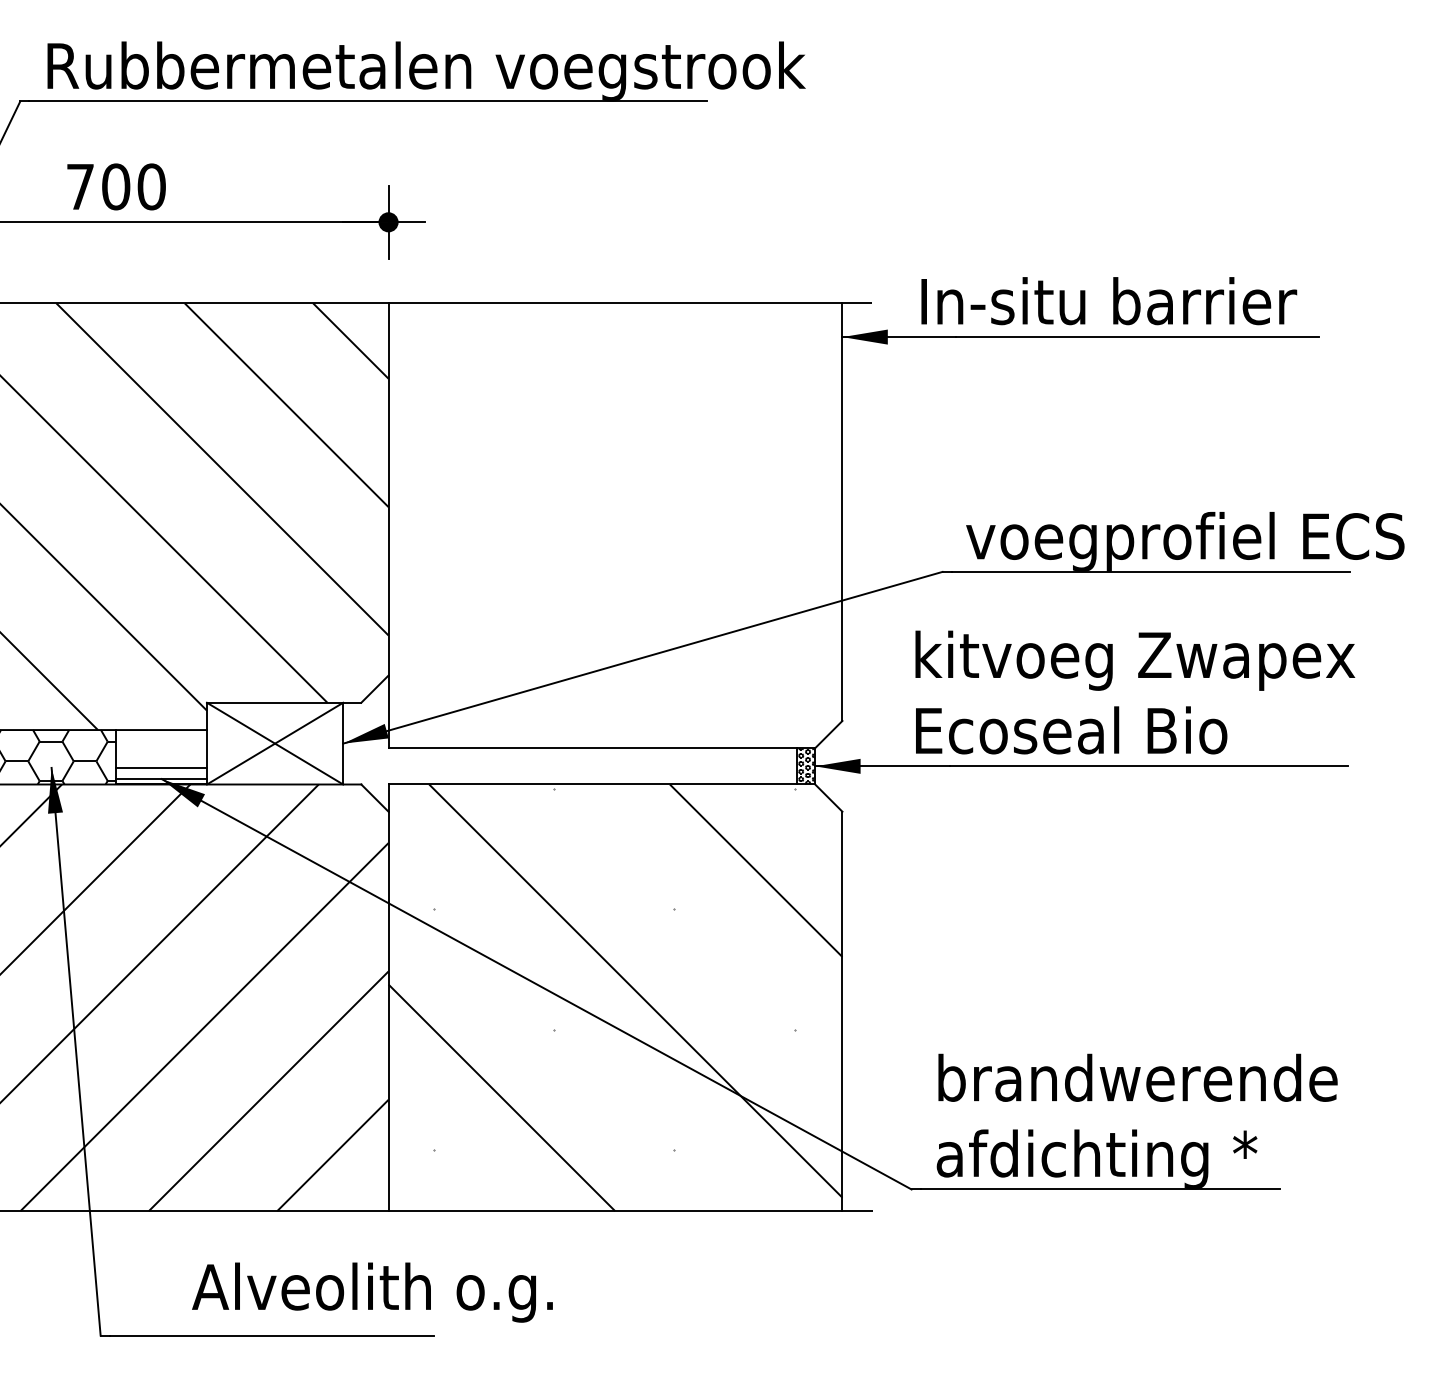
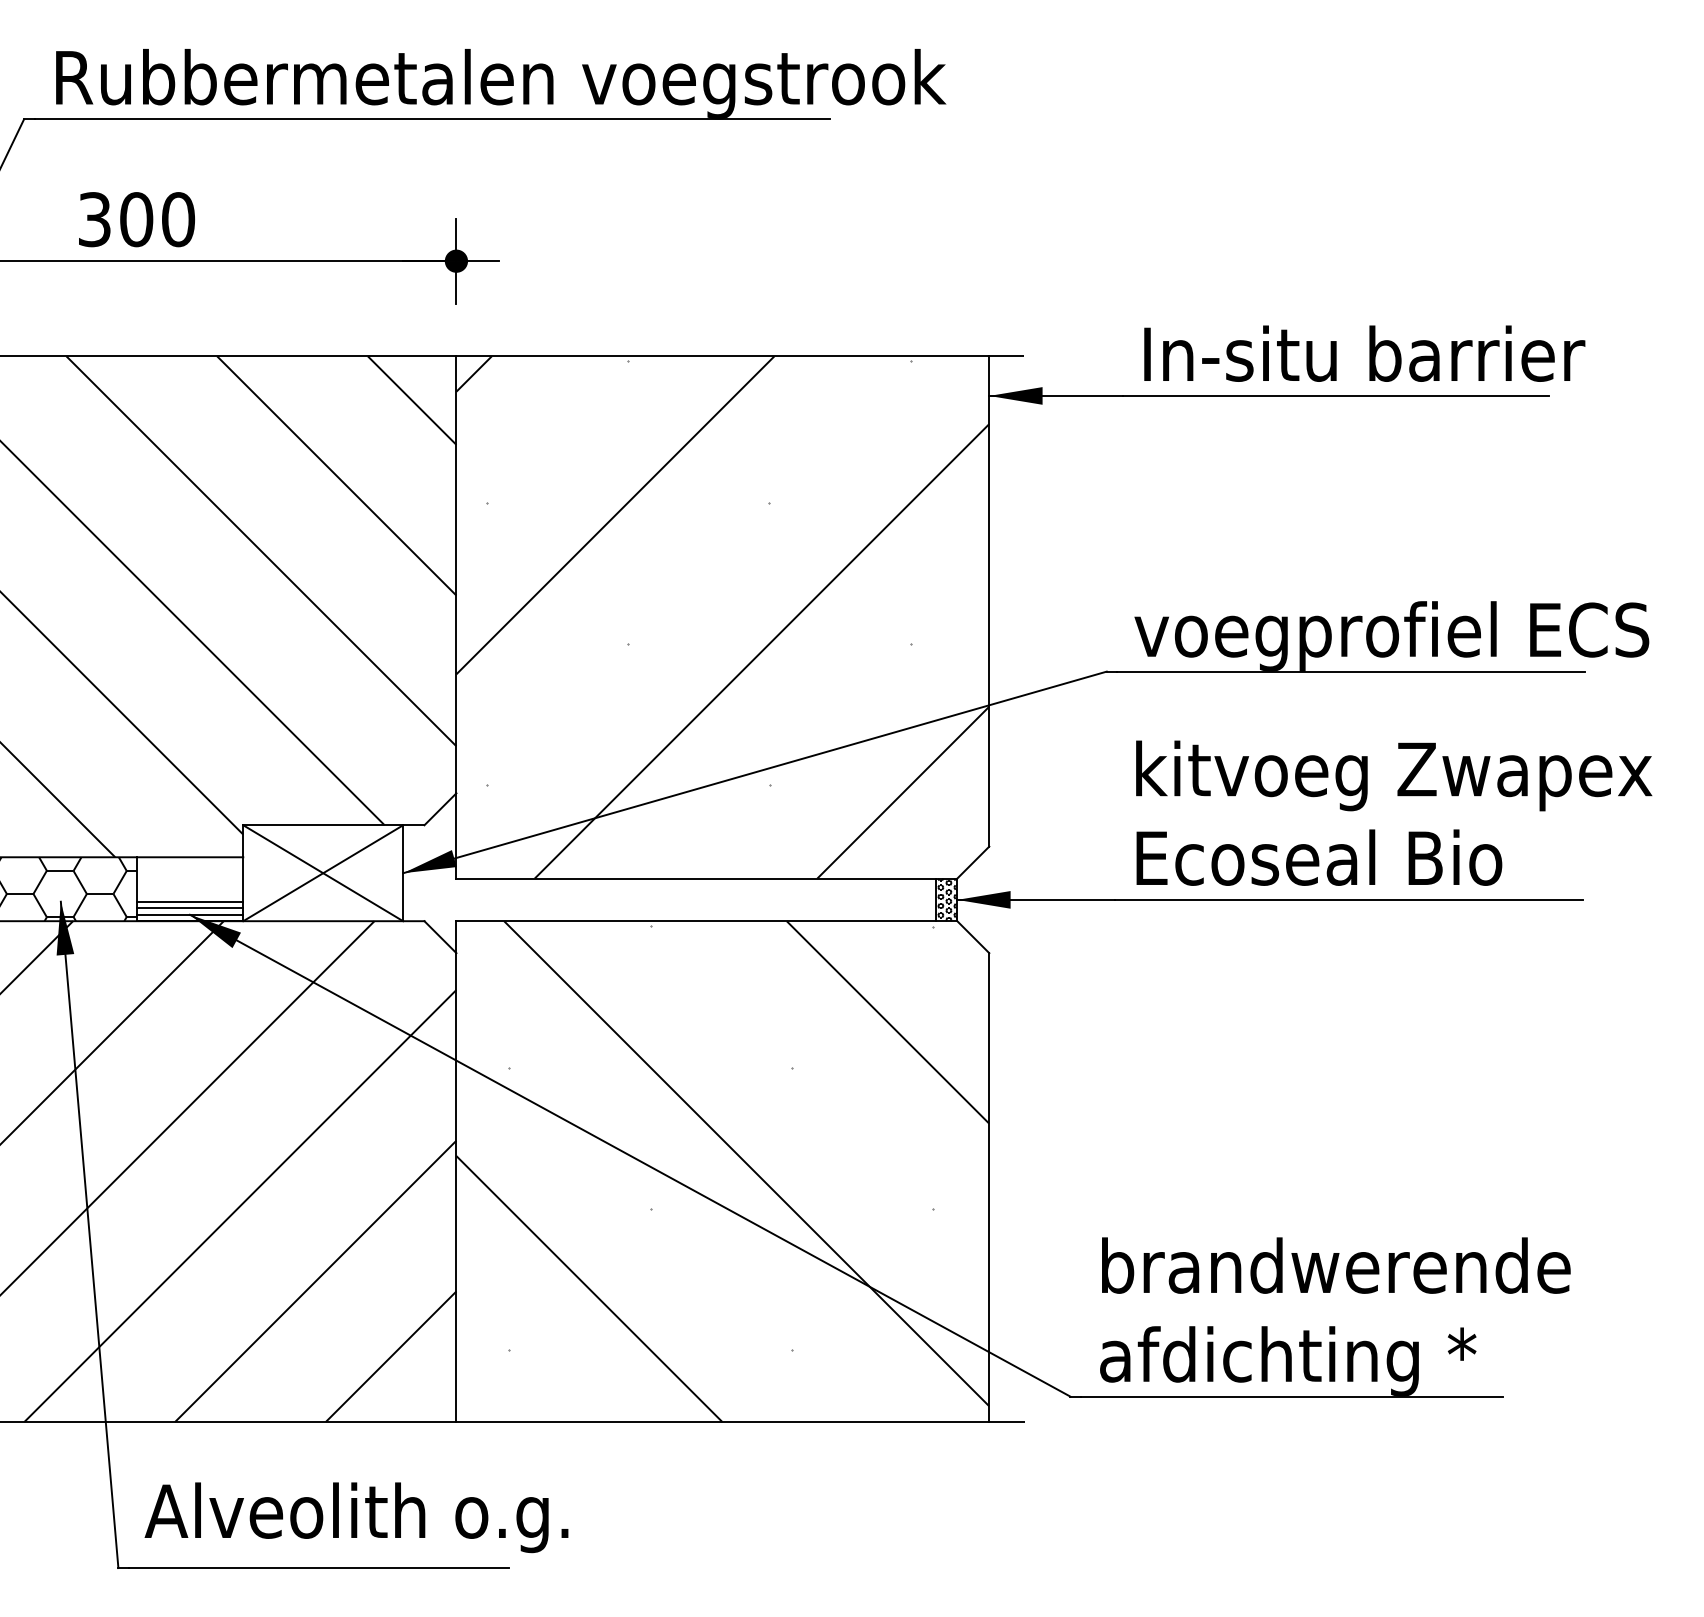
text: (80, 186) -> (94, 219), 700 -> 300
text: (1109, 301) -> (1365, 354), moved
hatch: (615, 525) -> (722, 617), added
text: (1135, 692) -> (1394, 813), moved
line: (161, 773) -> (189, 908), added
text: (372, 1292) -> (356, 1517), moved

